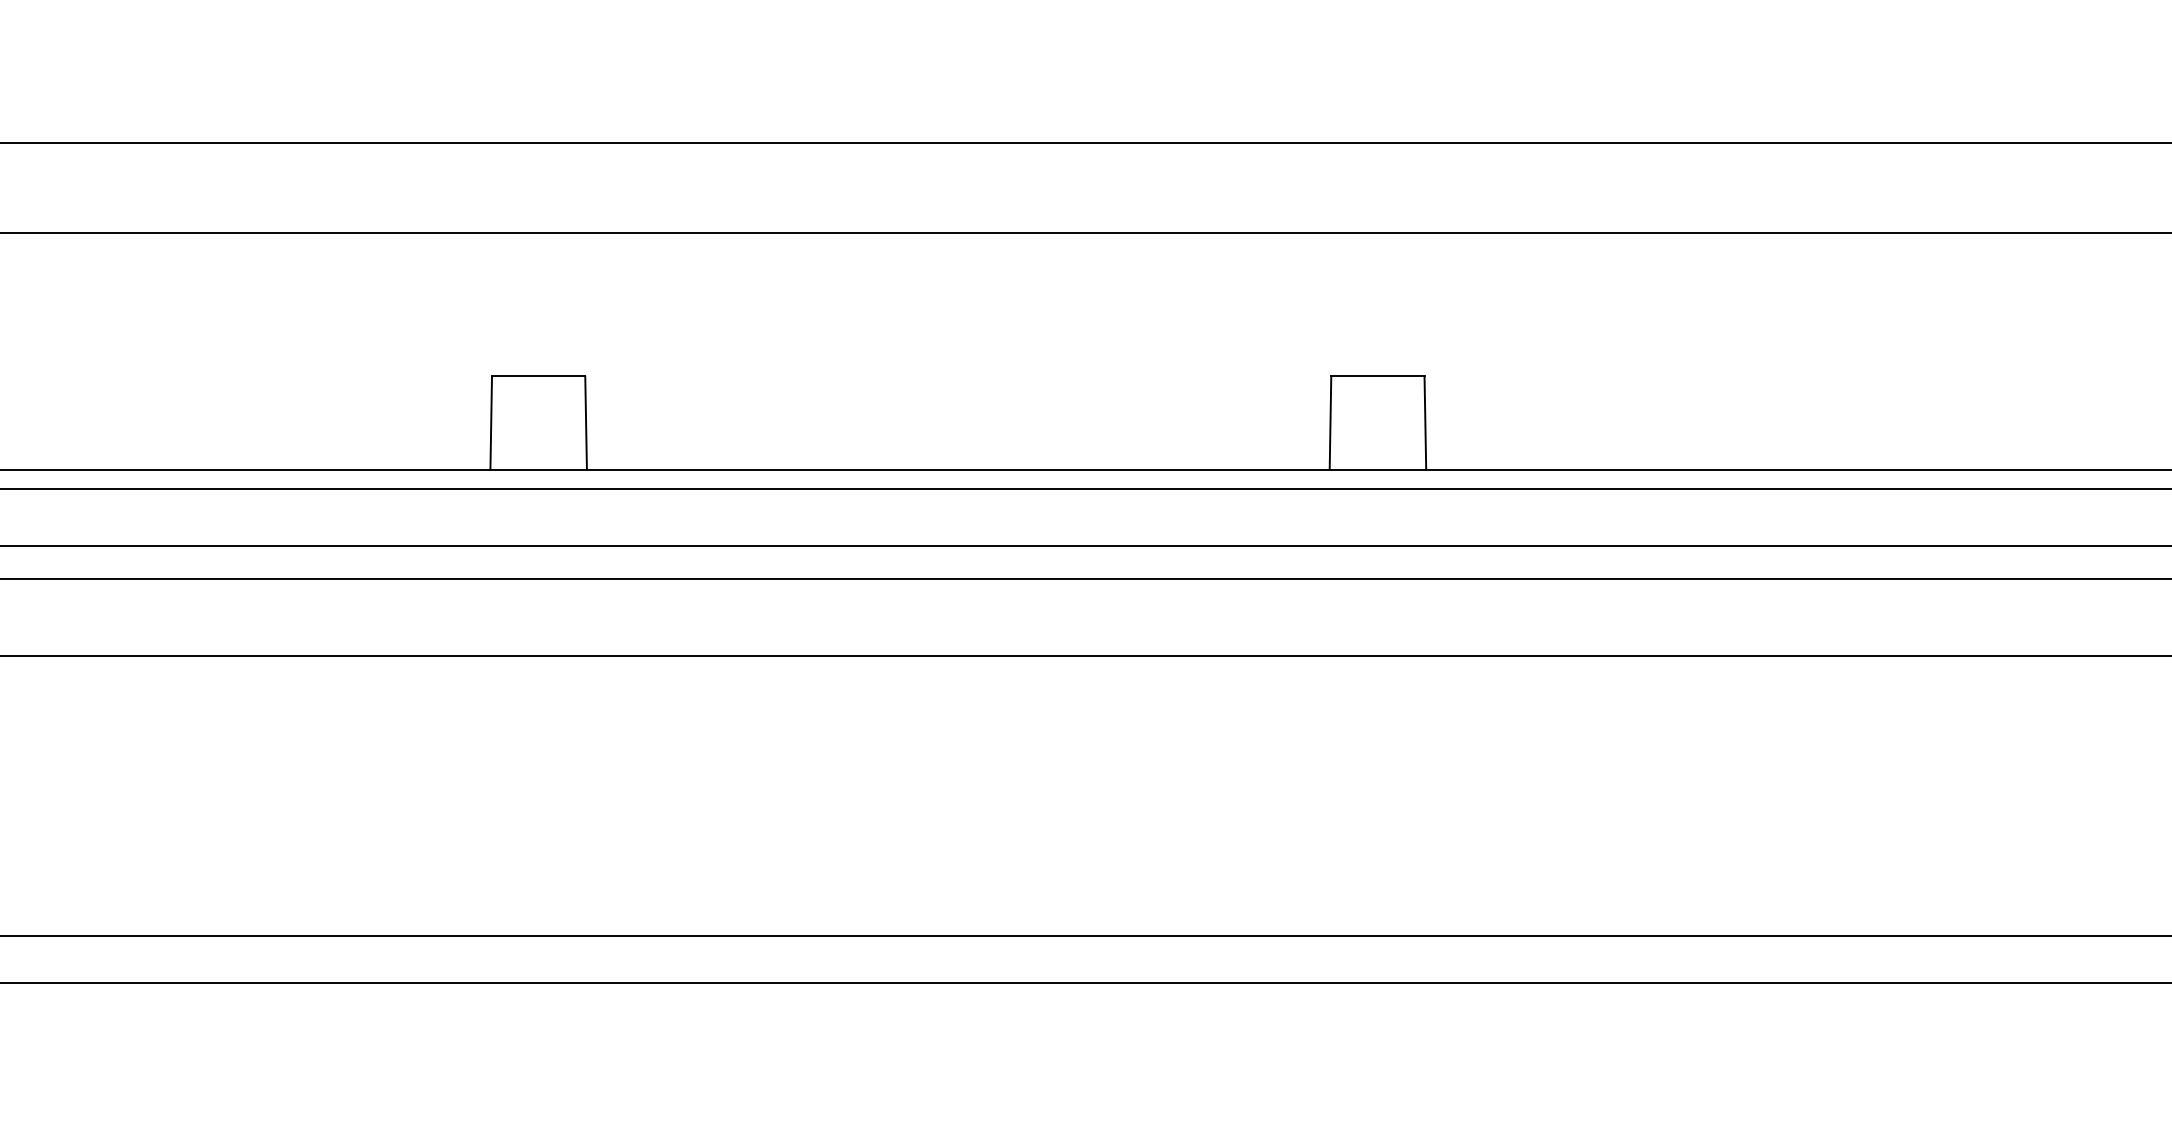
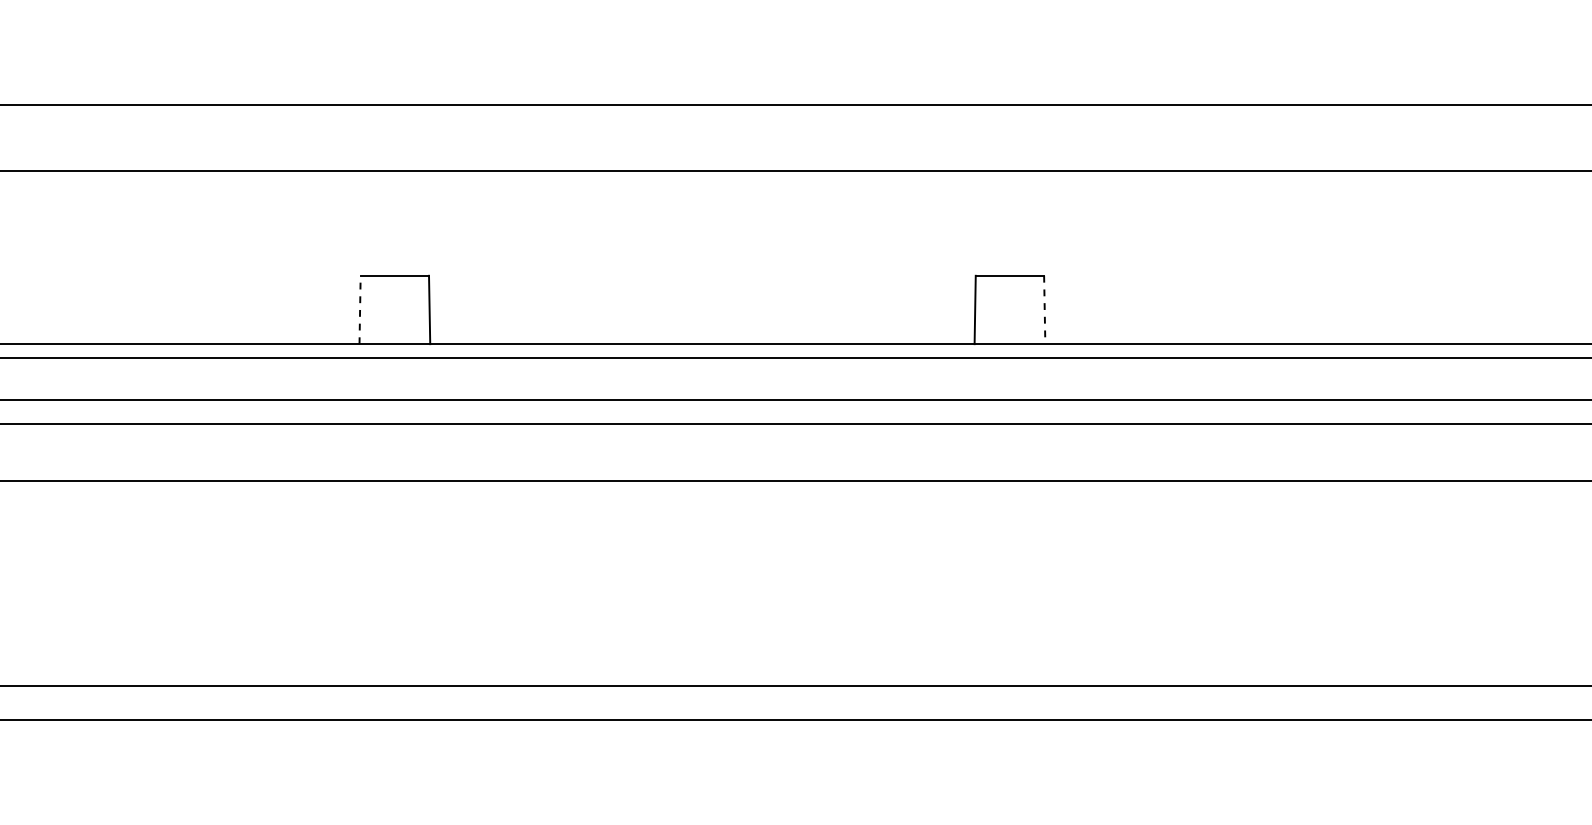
line: (491, 423) -> (360, 310), solid -> dashed
line: (1425, 423) -> (1044, 310), solid -> dashed

